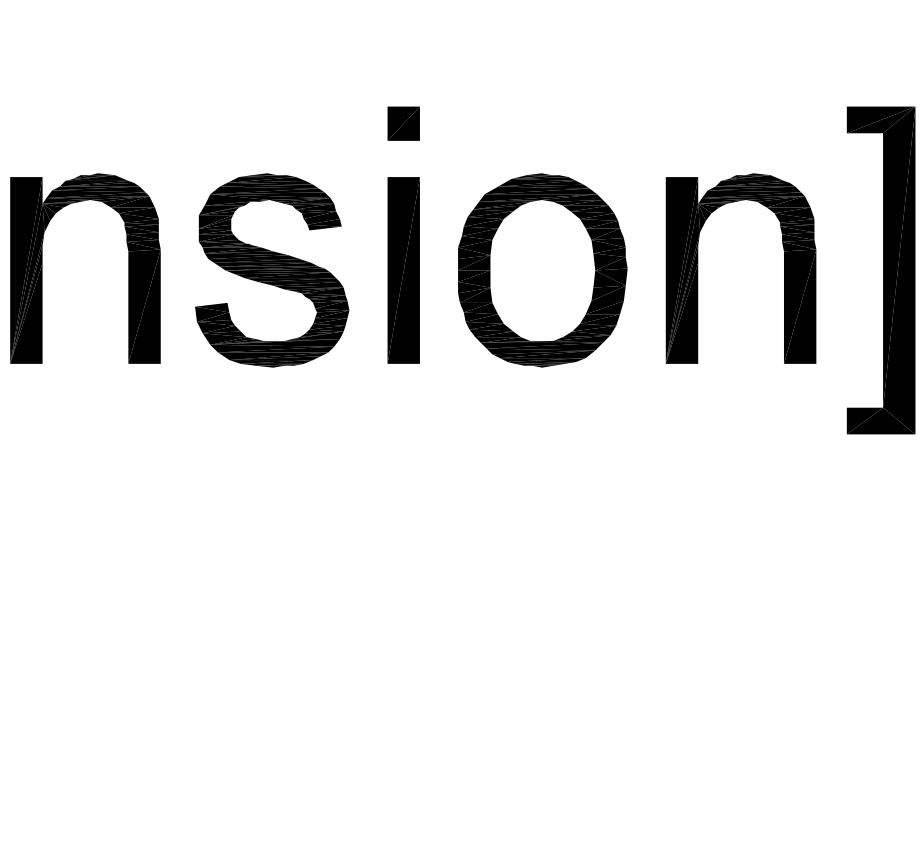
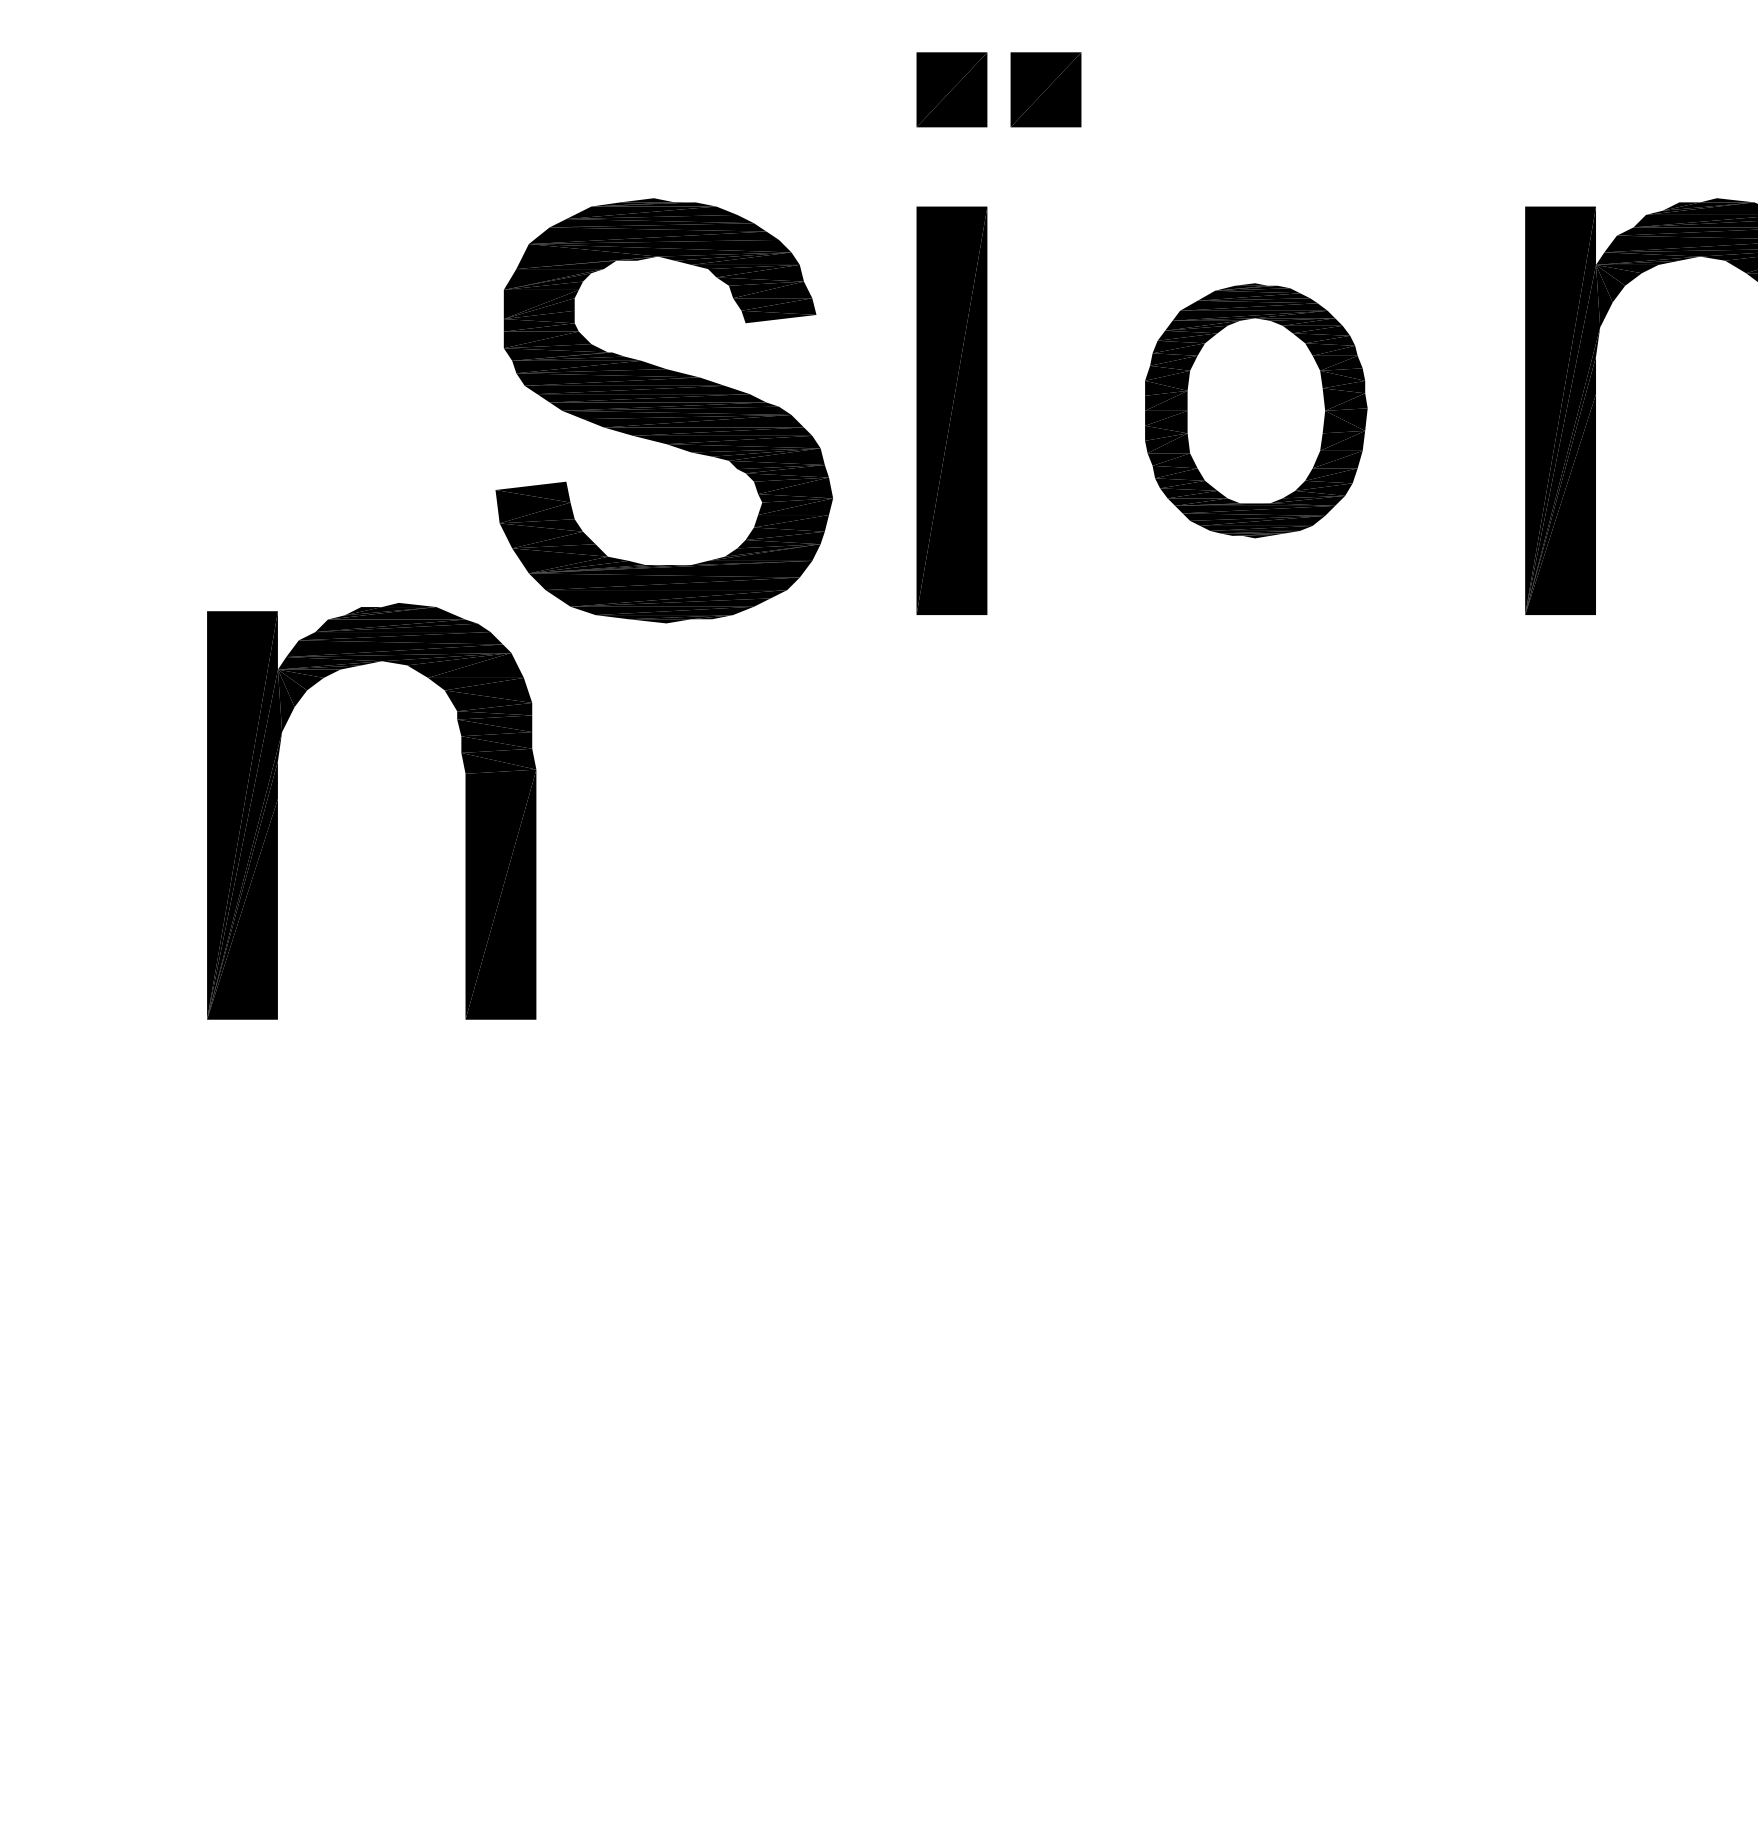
part: (446, 123) -> (1045, 89), added
part: (42, 268) -> (277, 811), moved
part: (542, 270) -> (1255, 410), size x0.6

